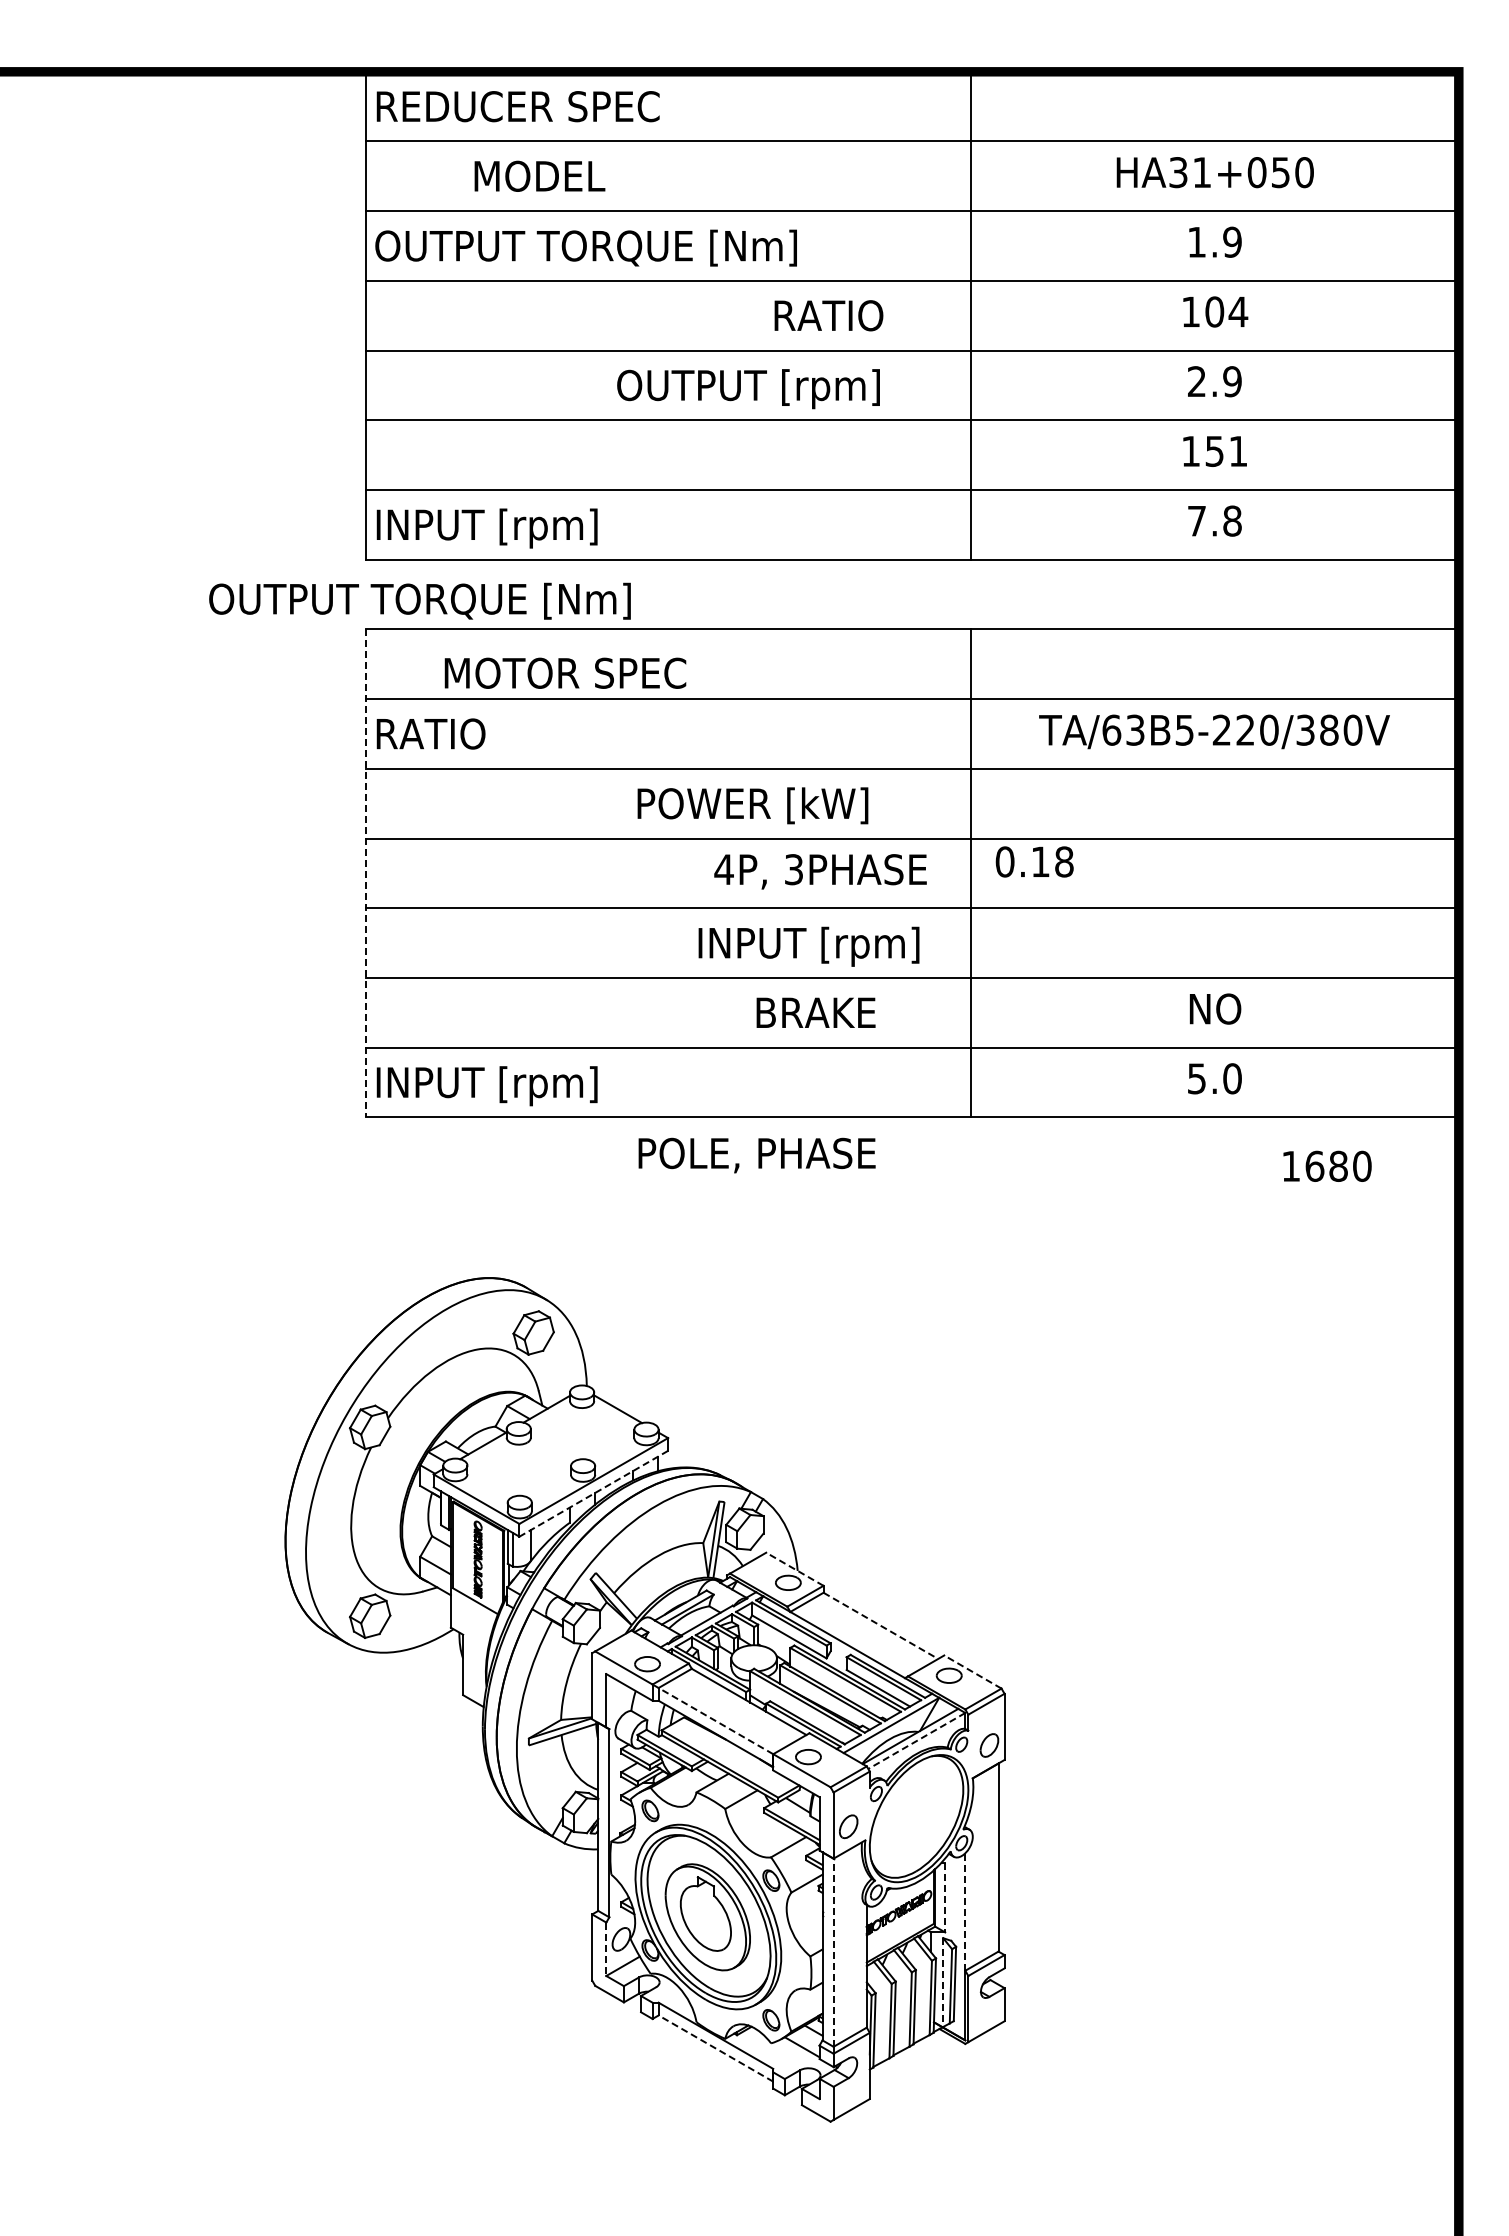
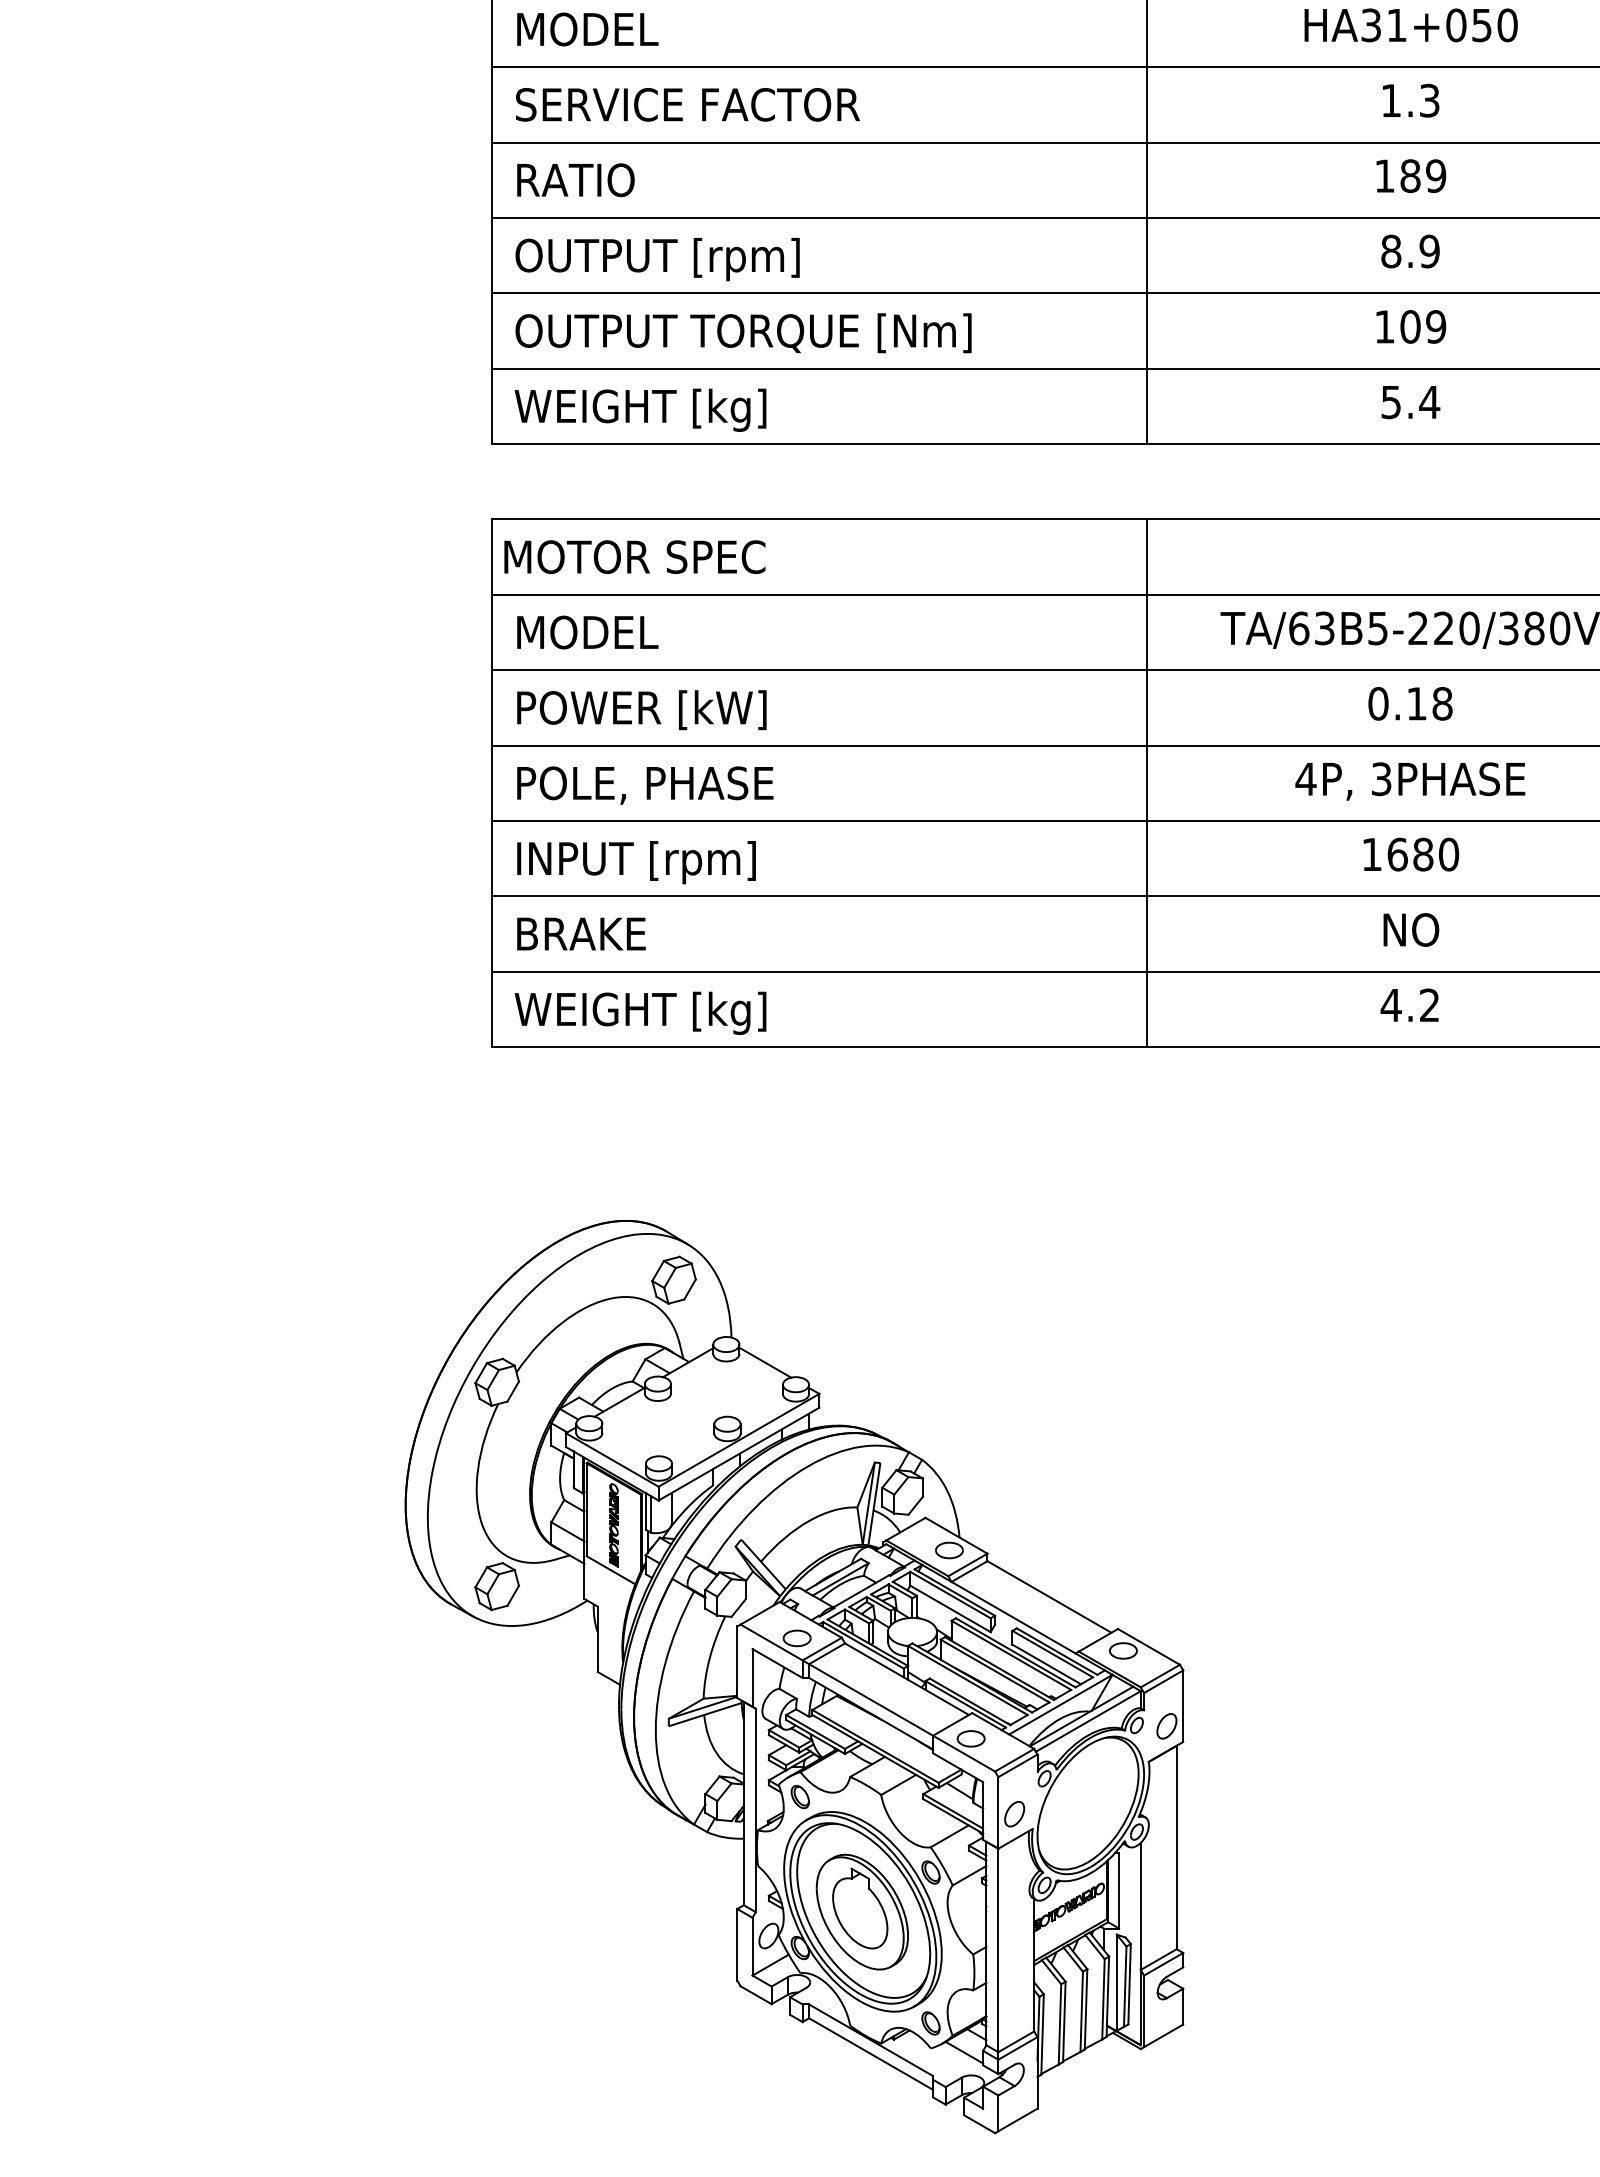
text: (539, 175) -> (587, 28), moved
text: (1232, 241) -> (1429, 99), 1.9 -> 1.3
text: (585, 247) -> (730, 106), OUTPUT TORQUE [Nm] -> SERVICE FACTOR
text: (1226, 311) -> (1423, 175), 104 -> 189
text: (828, 315) -> (575, 179), moved
text: (1196, 381) -> (1390, 251), 2.9 -> 8.9
text: (748, 389) -> (657, 259), moved
text: (1226, 451) -> (1423, 327), 151 -> 109
text: (1215, 520) -> (1411, 401), 7.8 -> 5.4
text: (497, 528) -> (634, 410), INPUT [rpm] -> WEIGHT [kg]
text: (419, 600) -> (743, 332), moved
text: (565, 672) -> (634, 556), moved
text: (447, 733) -> (580, 631), RATIO -> MODEL
text: (752, 805) -> (641, 709), moved
text: (1034, 861) -> (1410, 703), moved
text: (820, 871) -> (1410, 781), moved
line: (365, 873) -> (492, 783), dashed -> solid
text: (808, 946) -> (635, 862), moved
text: (815, 1012) -> (580, 933), moved
text: (1214, 1078) -> (1410, 1005), 5.0 -> 4.2
text: (497, 1086) -> (634, 1013), INPUT [rpm] -> WEIGHT [kg]
text: (756, 1155) -> (644, 785), moved
text: (1327, 1165) -> (1411, 853), moved
line: (593, 1493) -> (738, 1453), dashed -> solid
line: (794, 1569) -> (956, 1536), dashed -> solid
line: (881, 1626) -> (1050, 1597), dashed -> solid
line: (972, 1671) -> (1148, 1646), dashed -> solid
line: (715, 1720) -> (870, 1699), dashed -> solid
line: (916, 1741) -> (1087, 1722), dashed -> solid
line: (945, 1897) -> (1119, 1890), dashed -> solid
line: (965, 1912) -> (1140, 1906), dashed -> solid
line: (606, 1949) -> (752, 1946), dashed -> solid
line: (833, 1952) -> (998, 1950), dashed -> solid
line: (943, 1983) -> (1117, 1983), dashed -> solid
line: (715, 2048) -> (870, 2054), dashed -> solid

